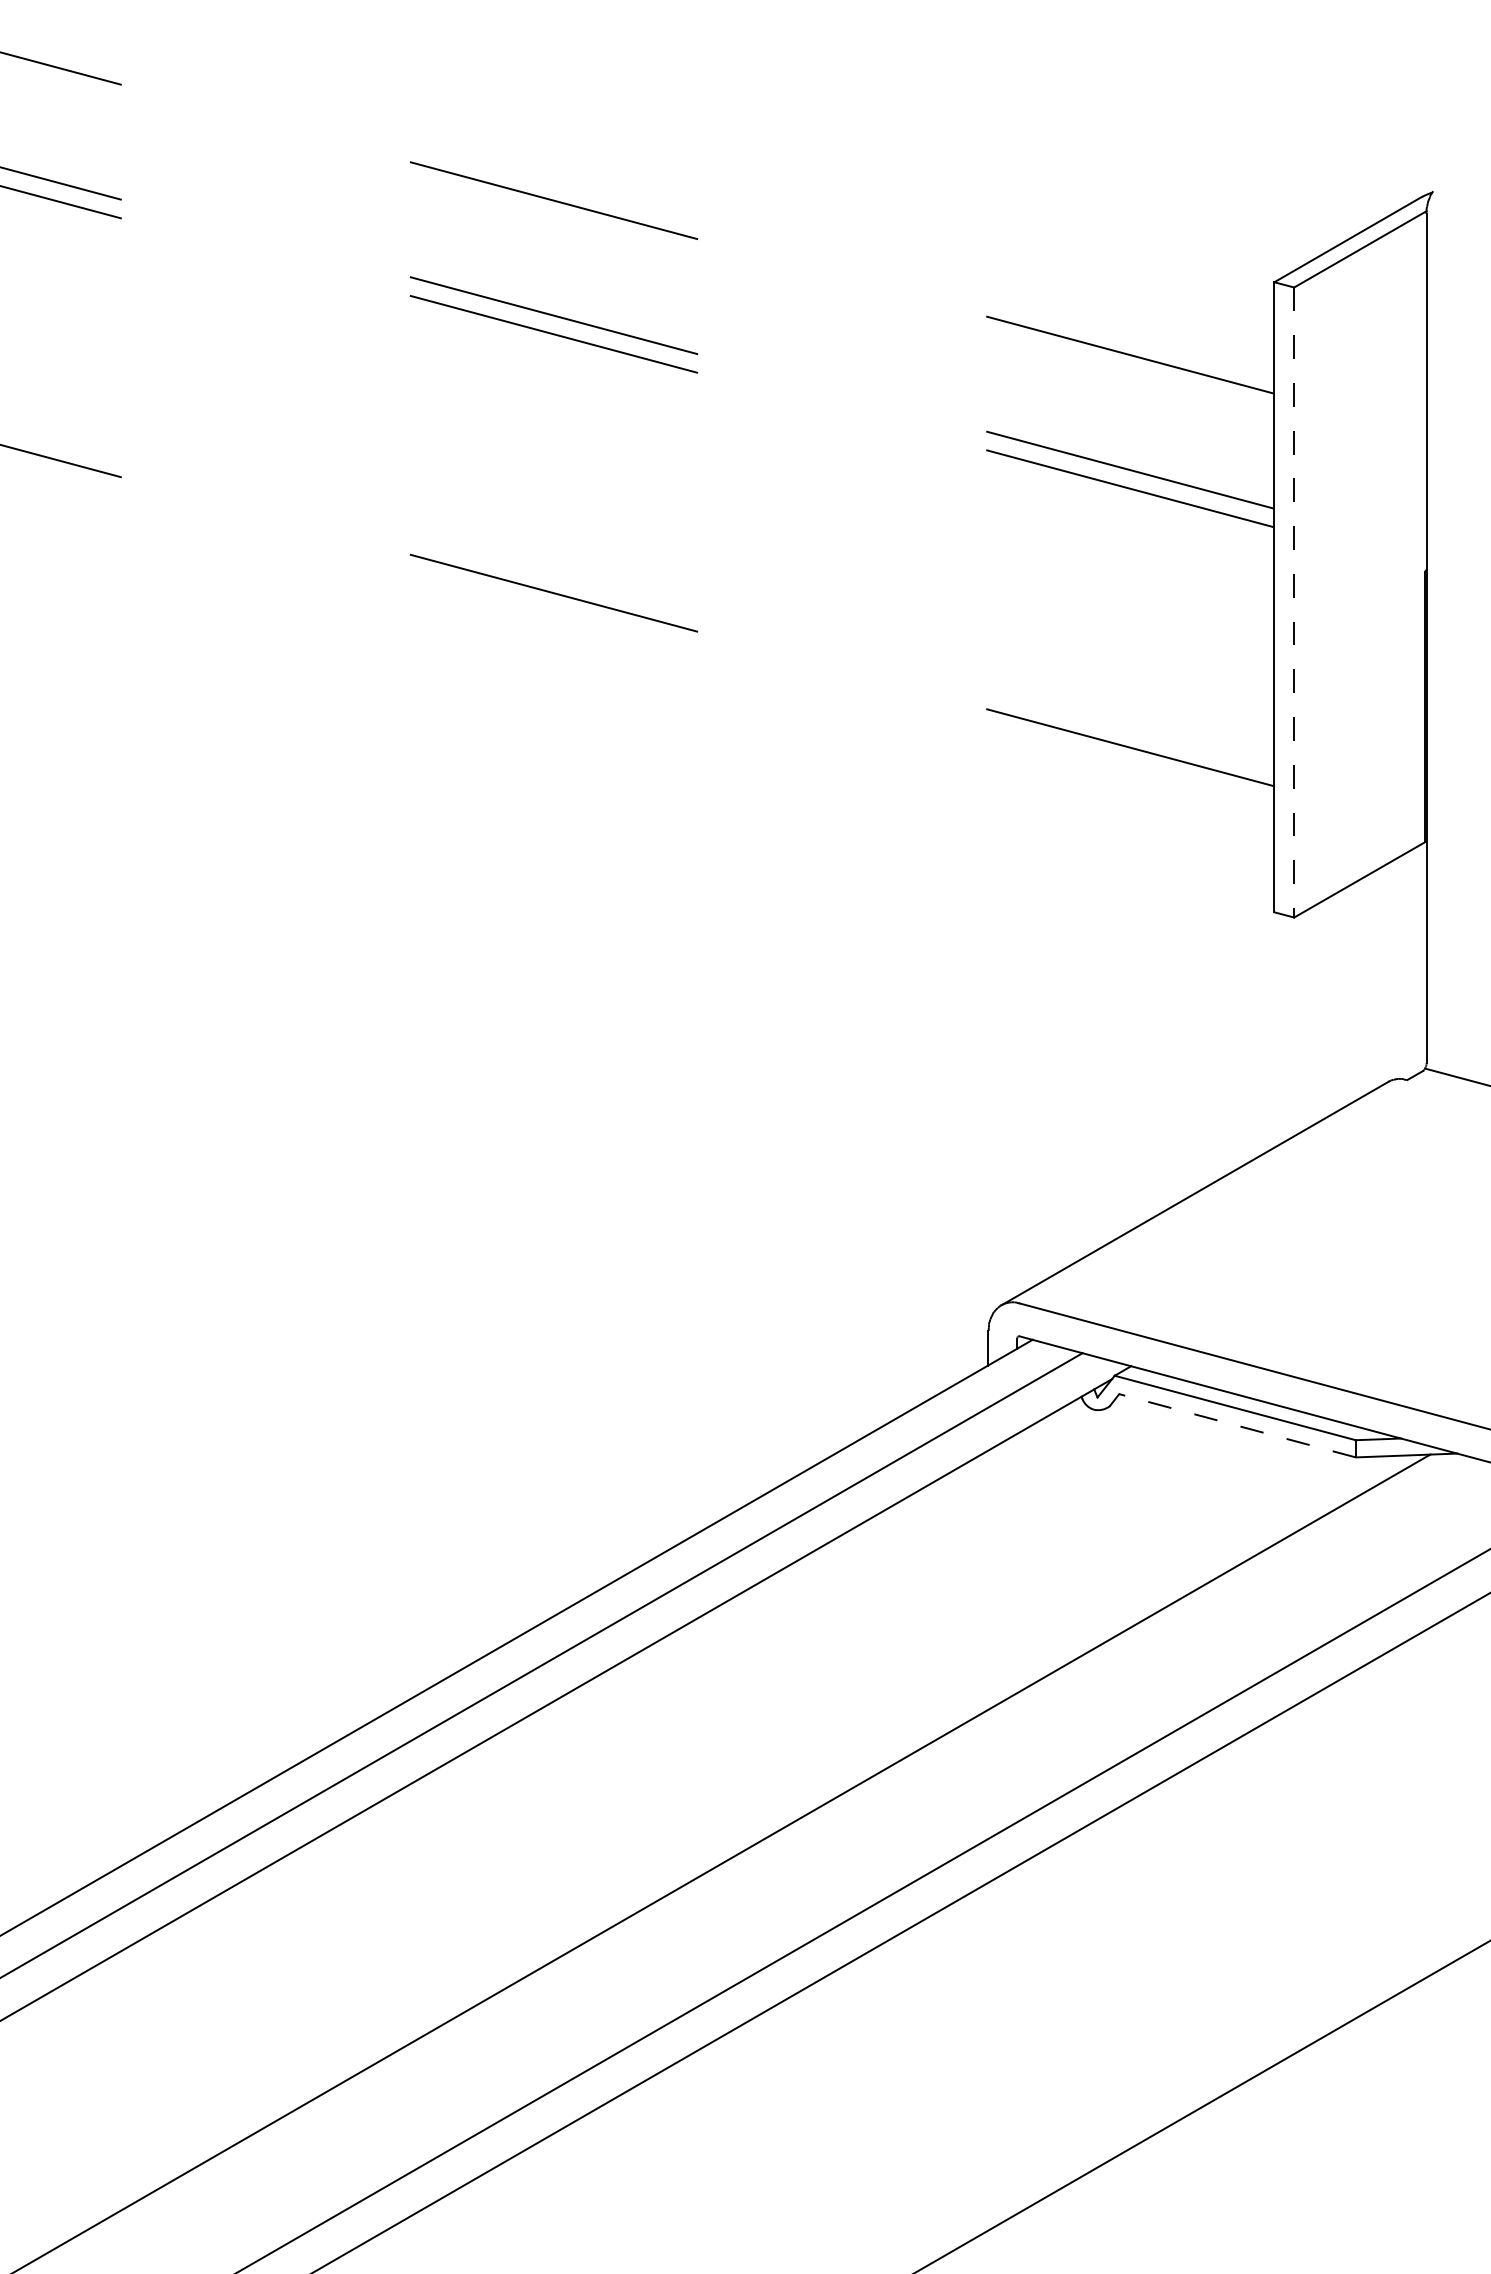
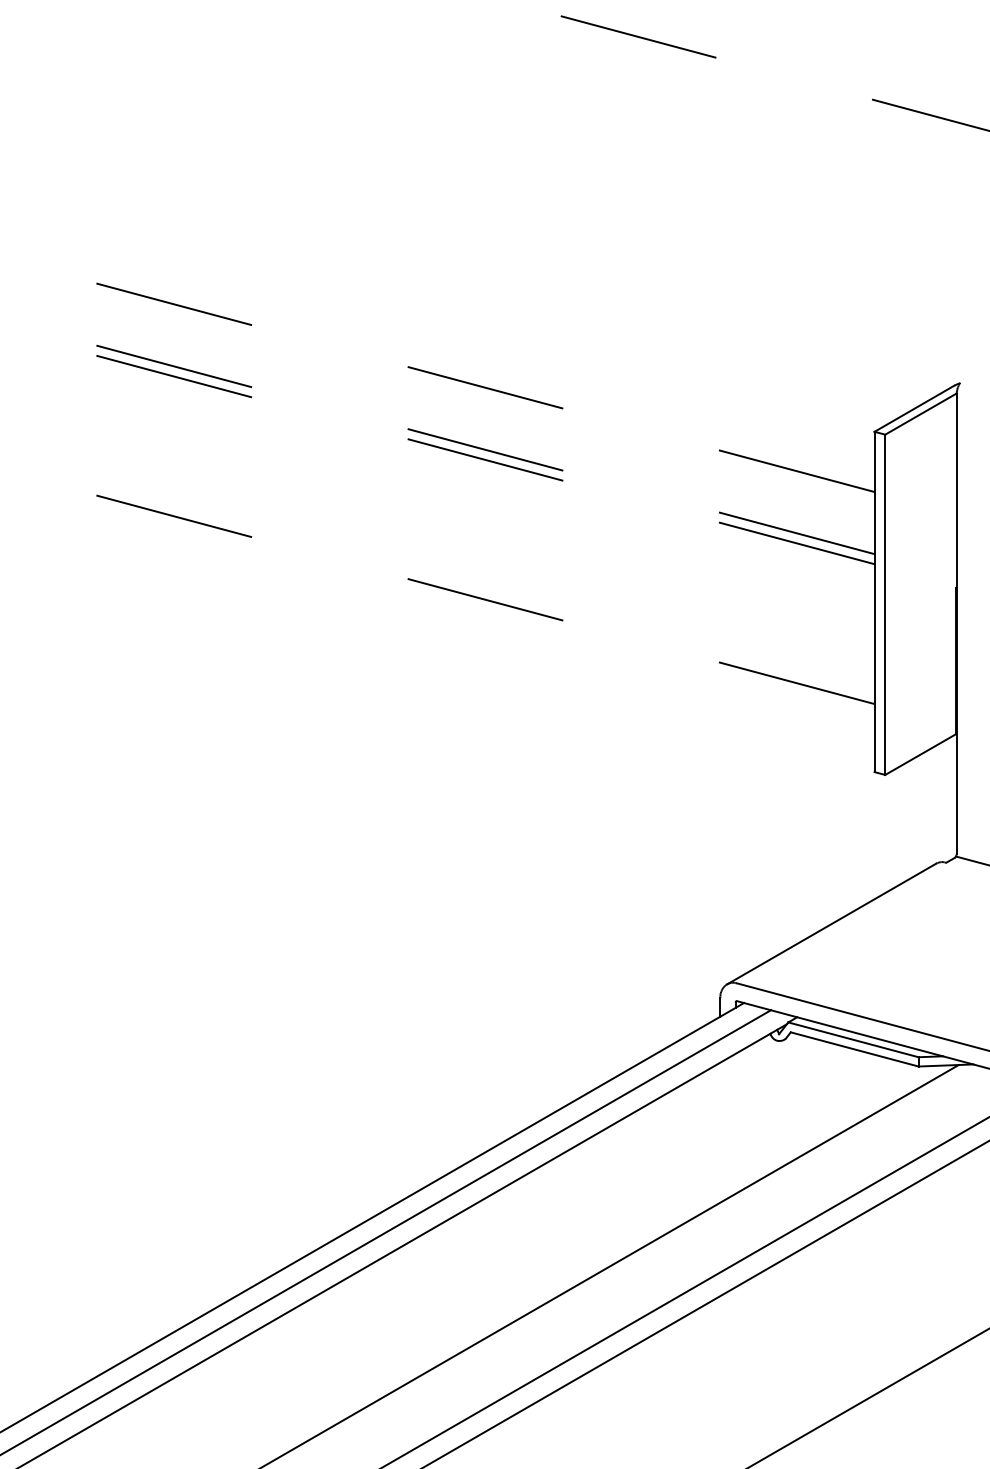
line: (1294, 603) -> (885, 605), dashed -> solid
line: (1237, 1425) -> (854, 1049), dashed -> solid

